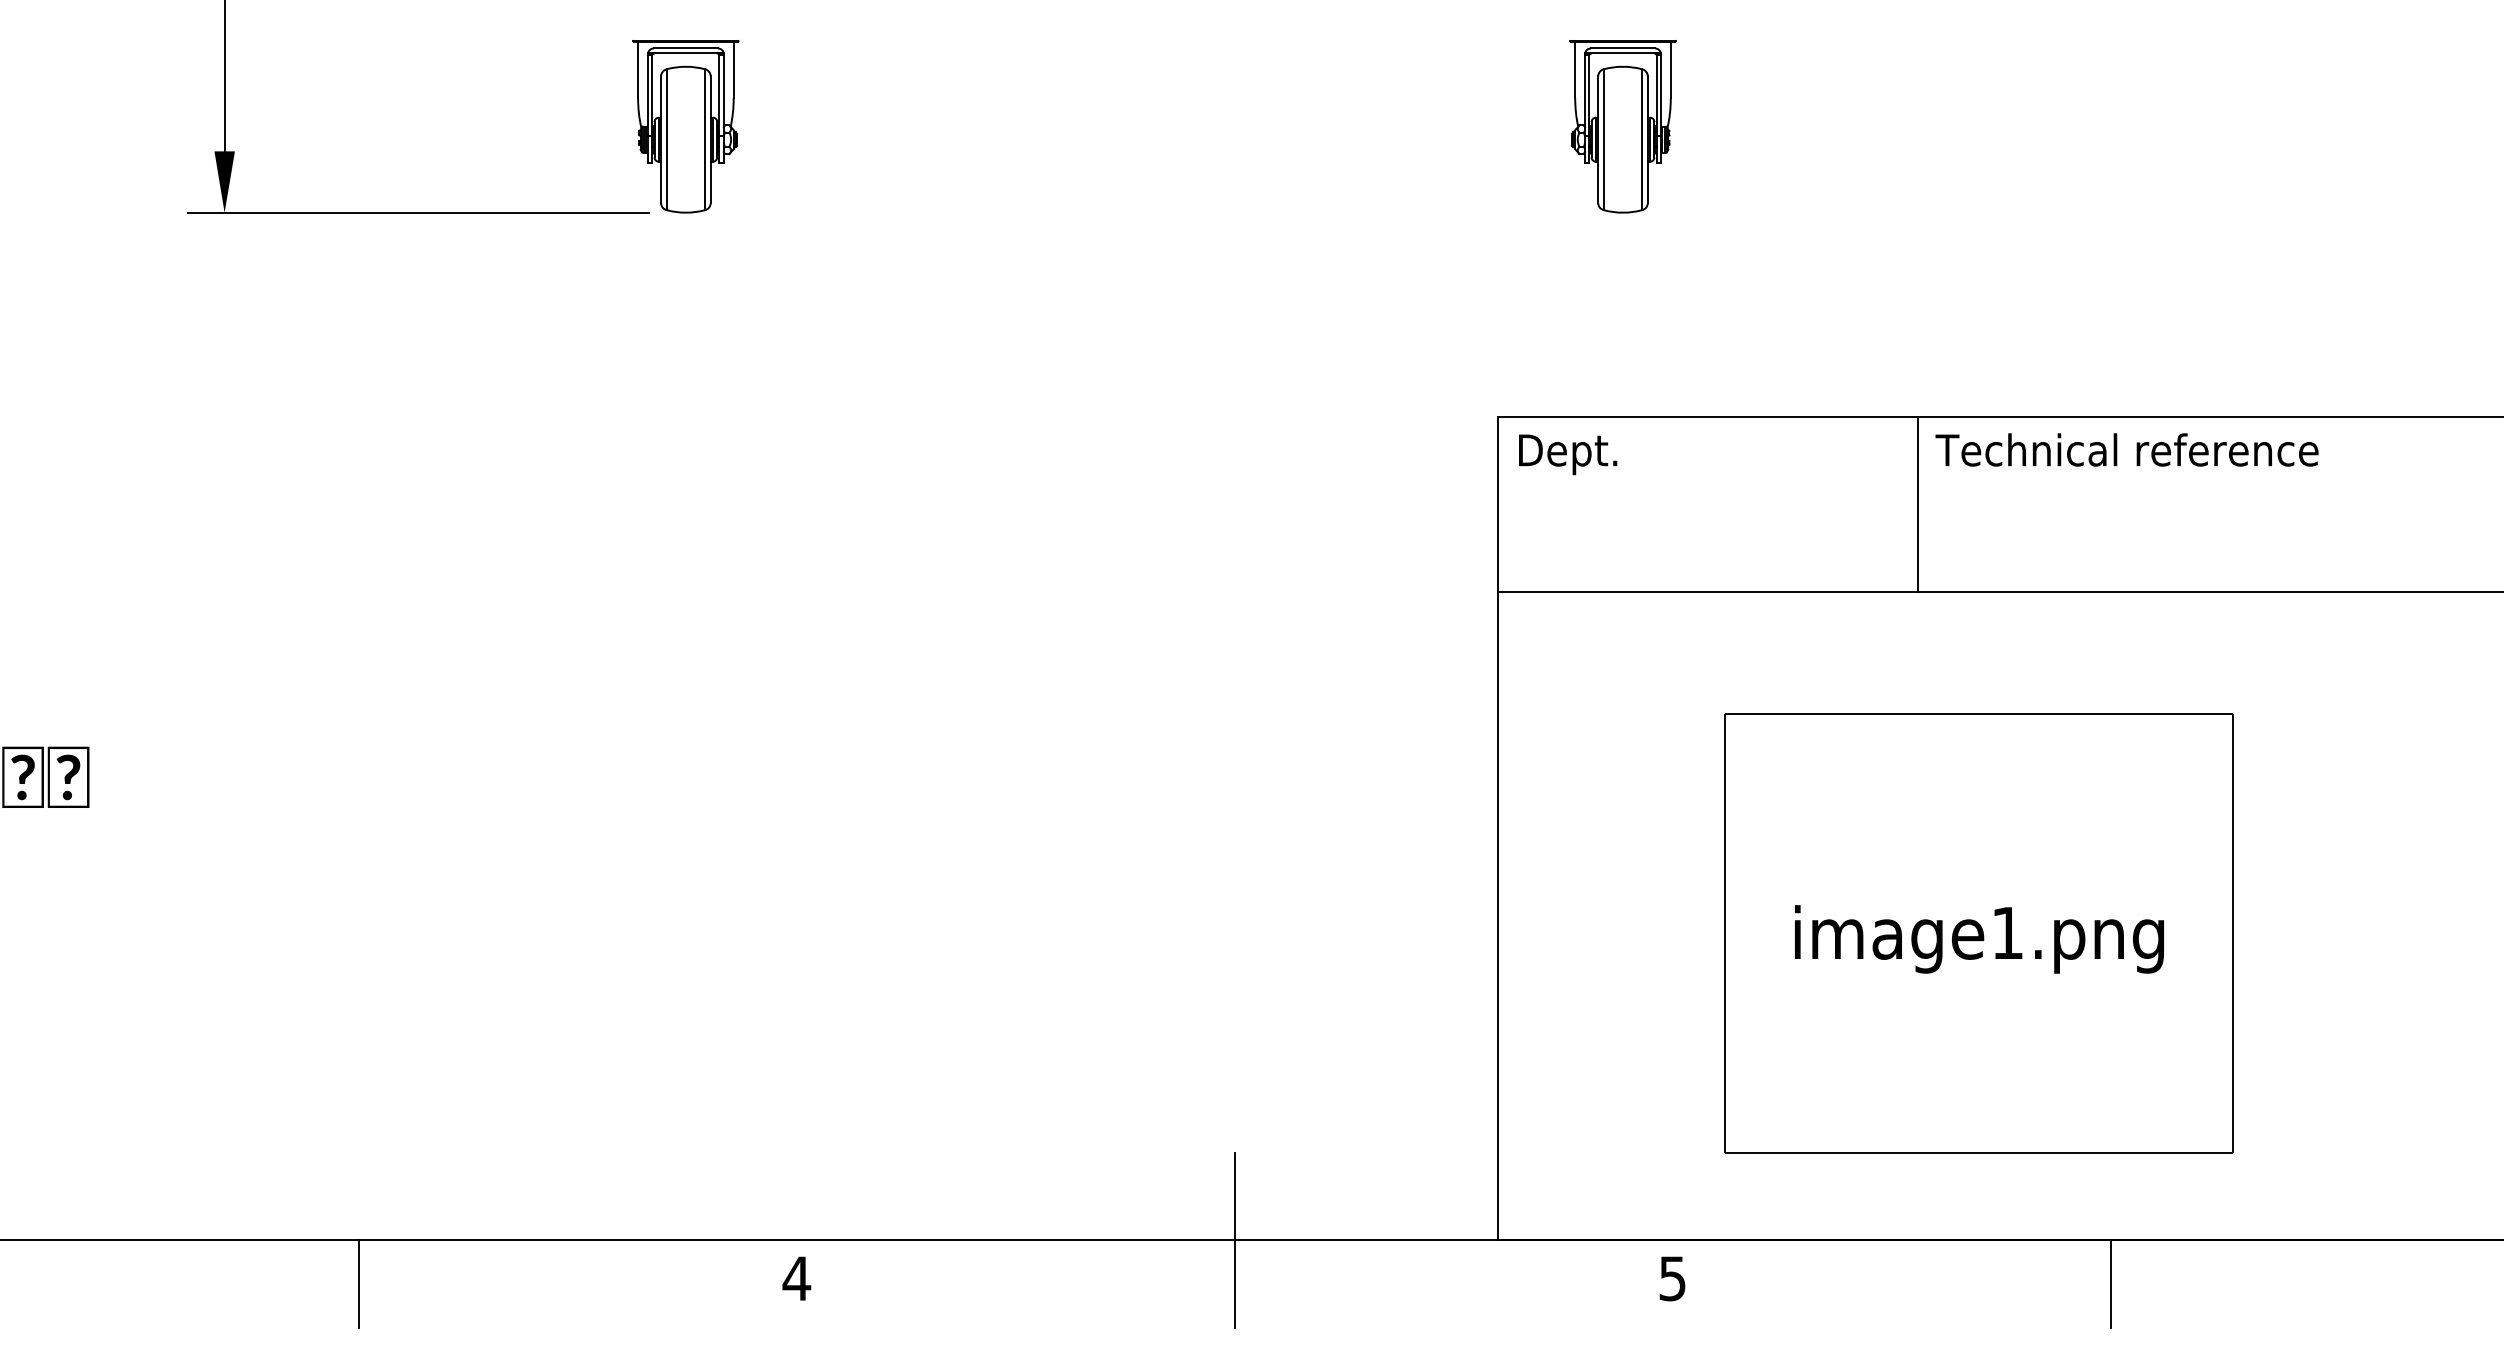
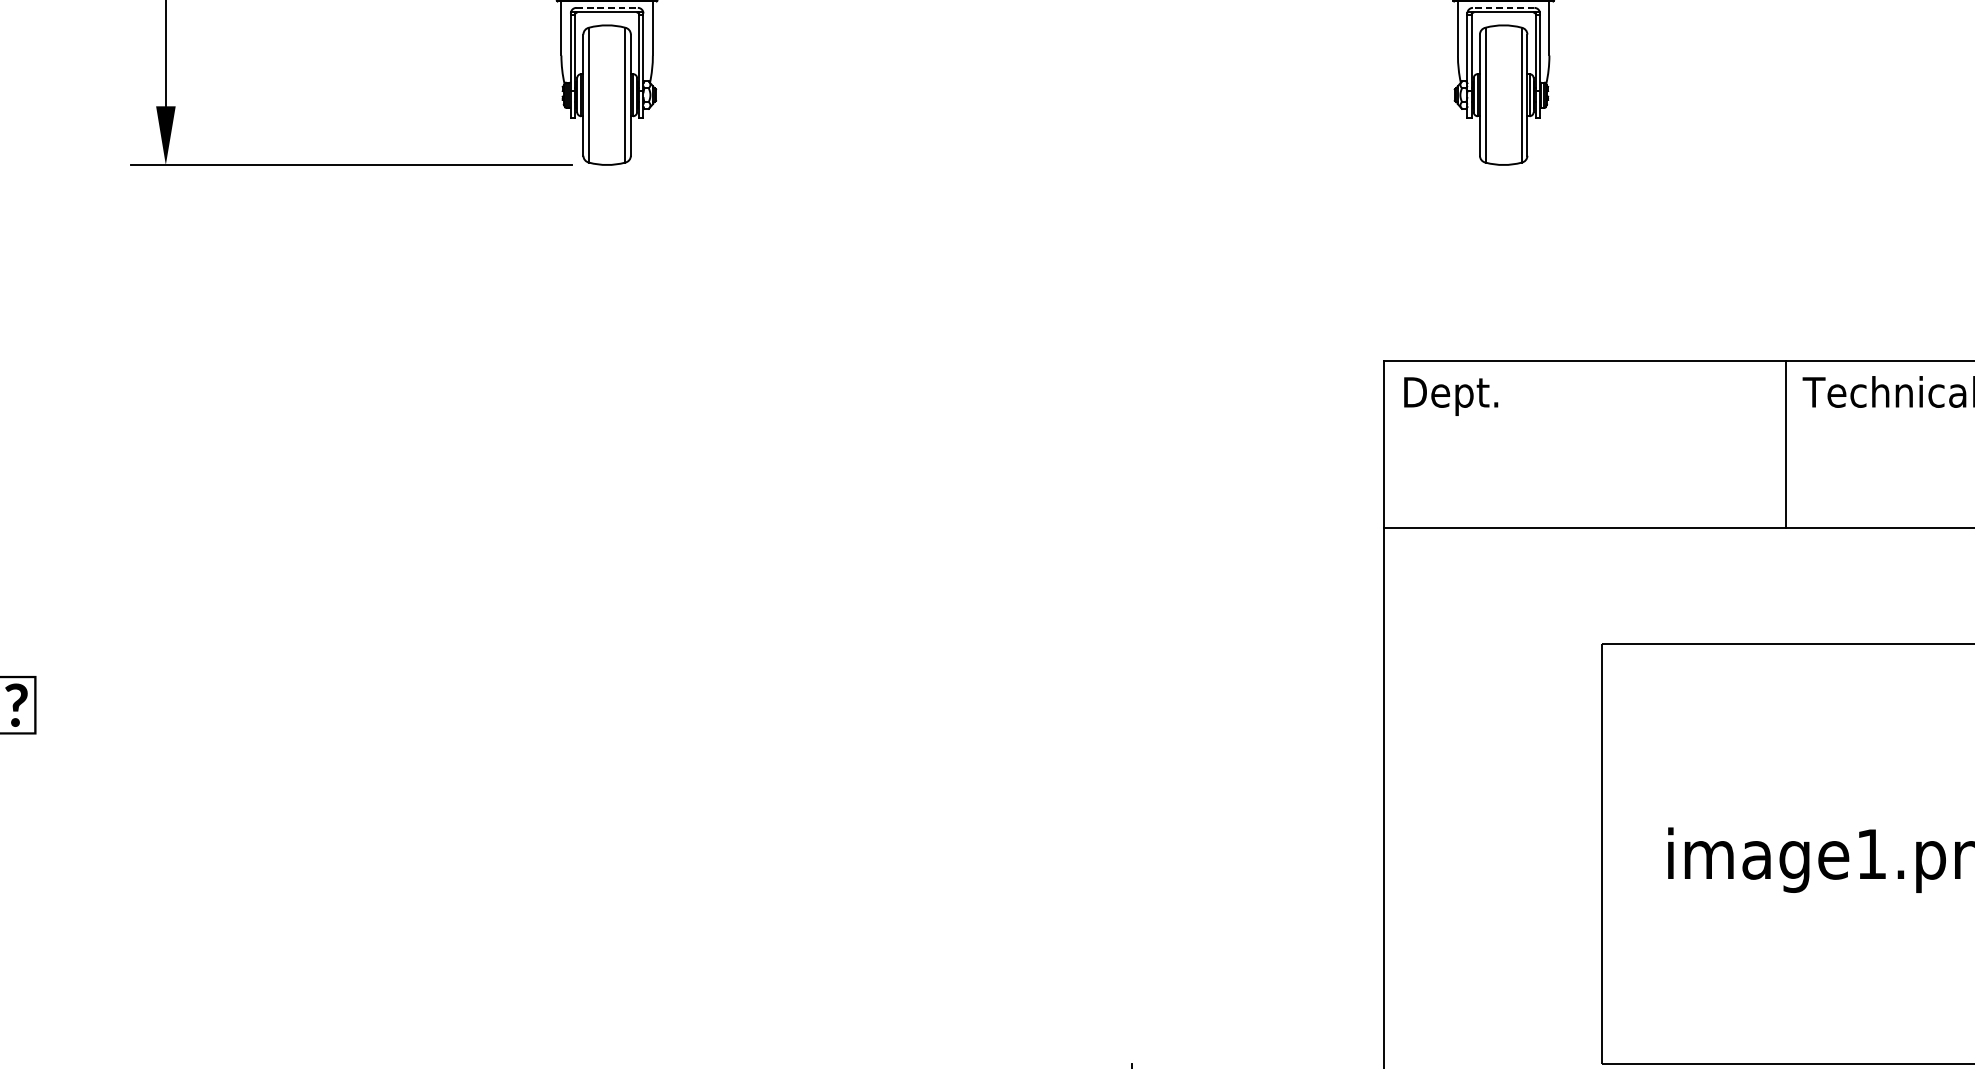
line: (686, 48) -> (607, 7), solid -> dashed
line: (1622, 48) -> (1503, 7), solid -> dashed

